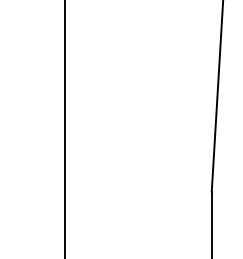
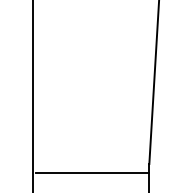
line: (140, 203) -> (92, 173), added

